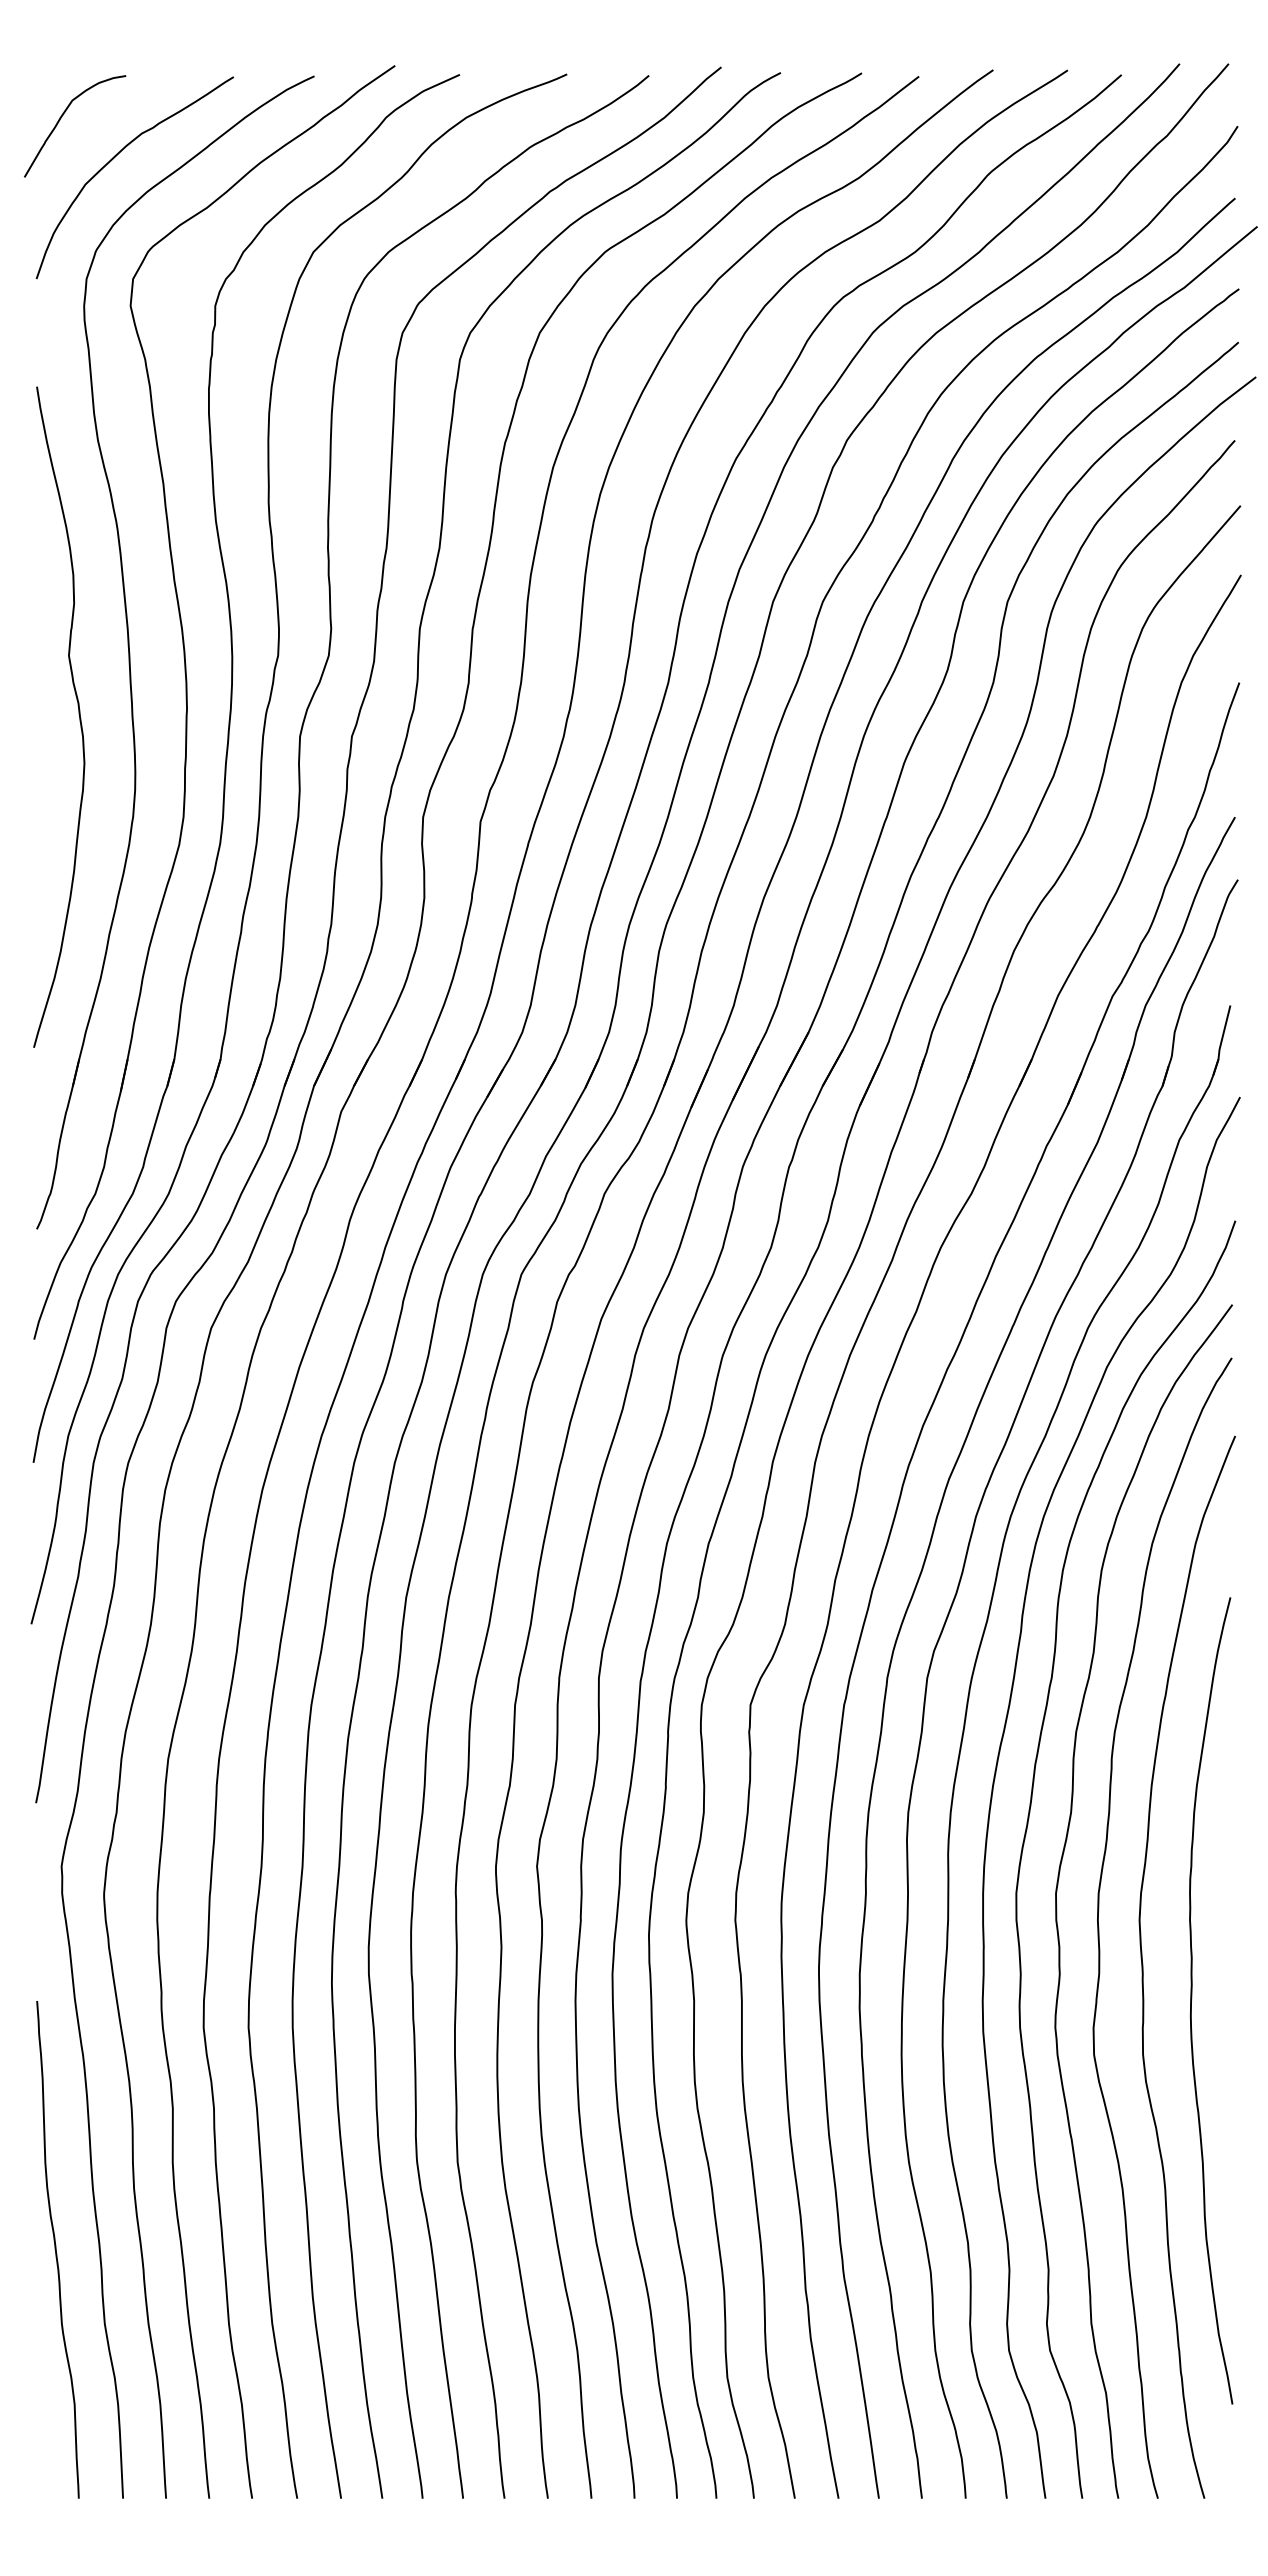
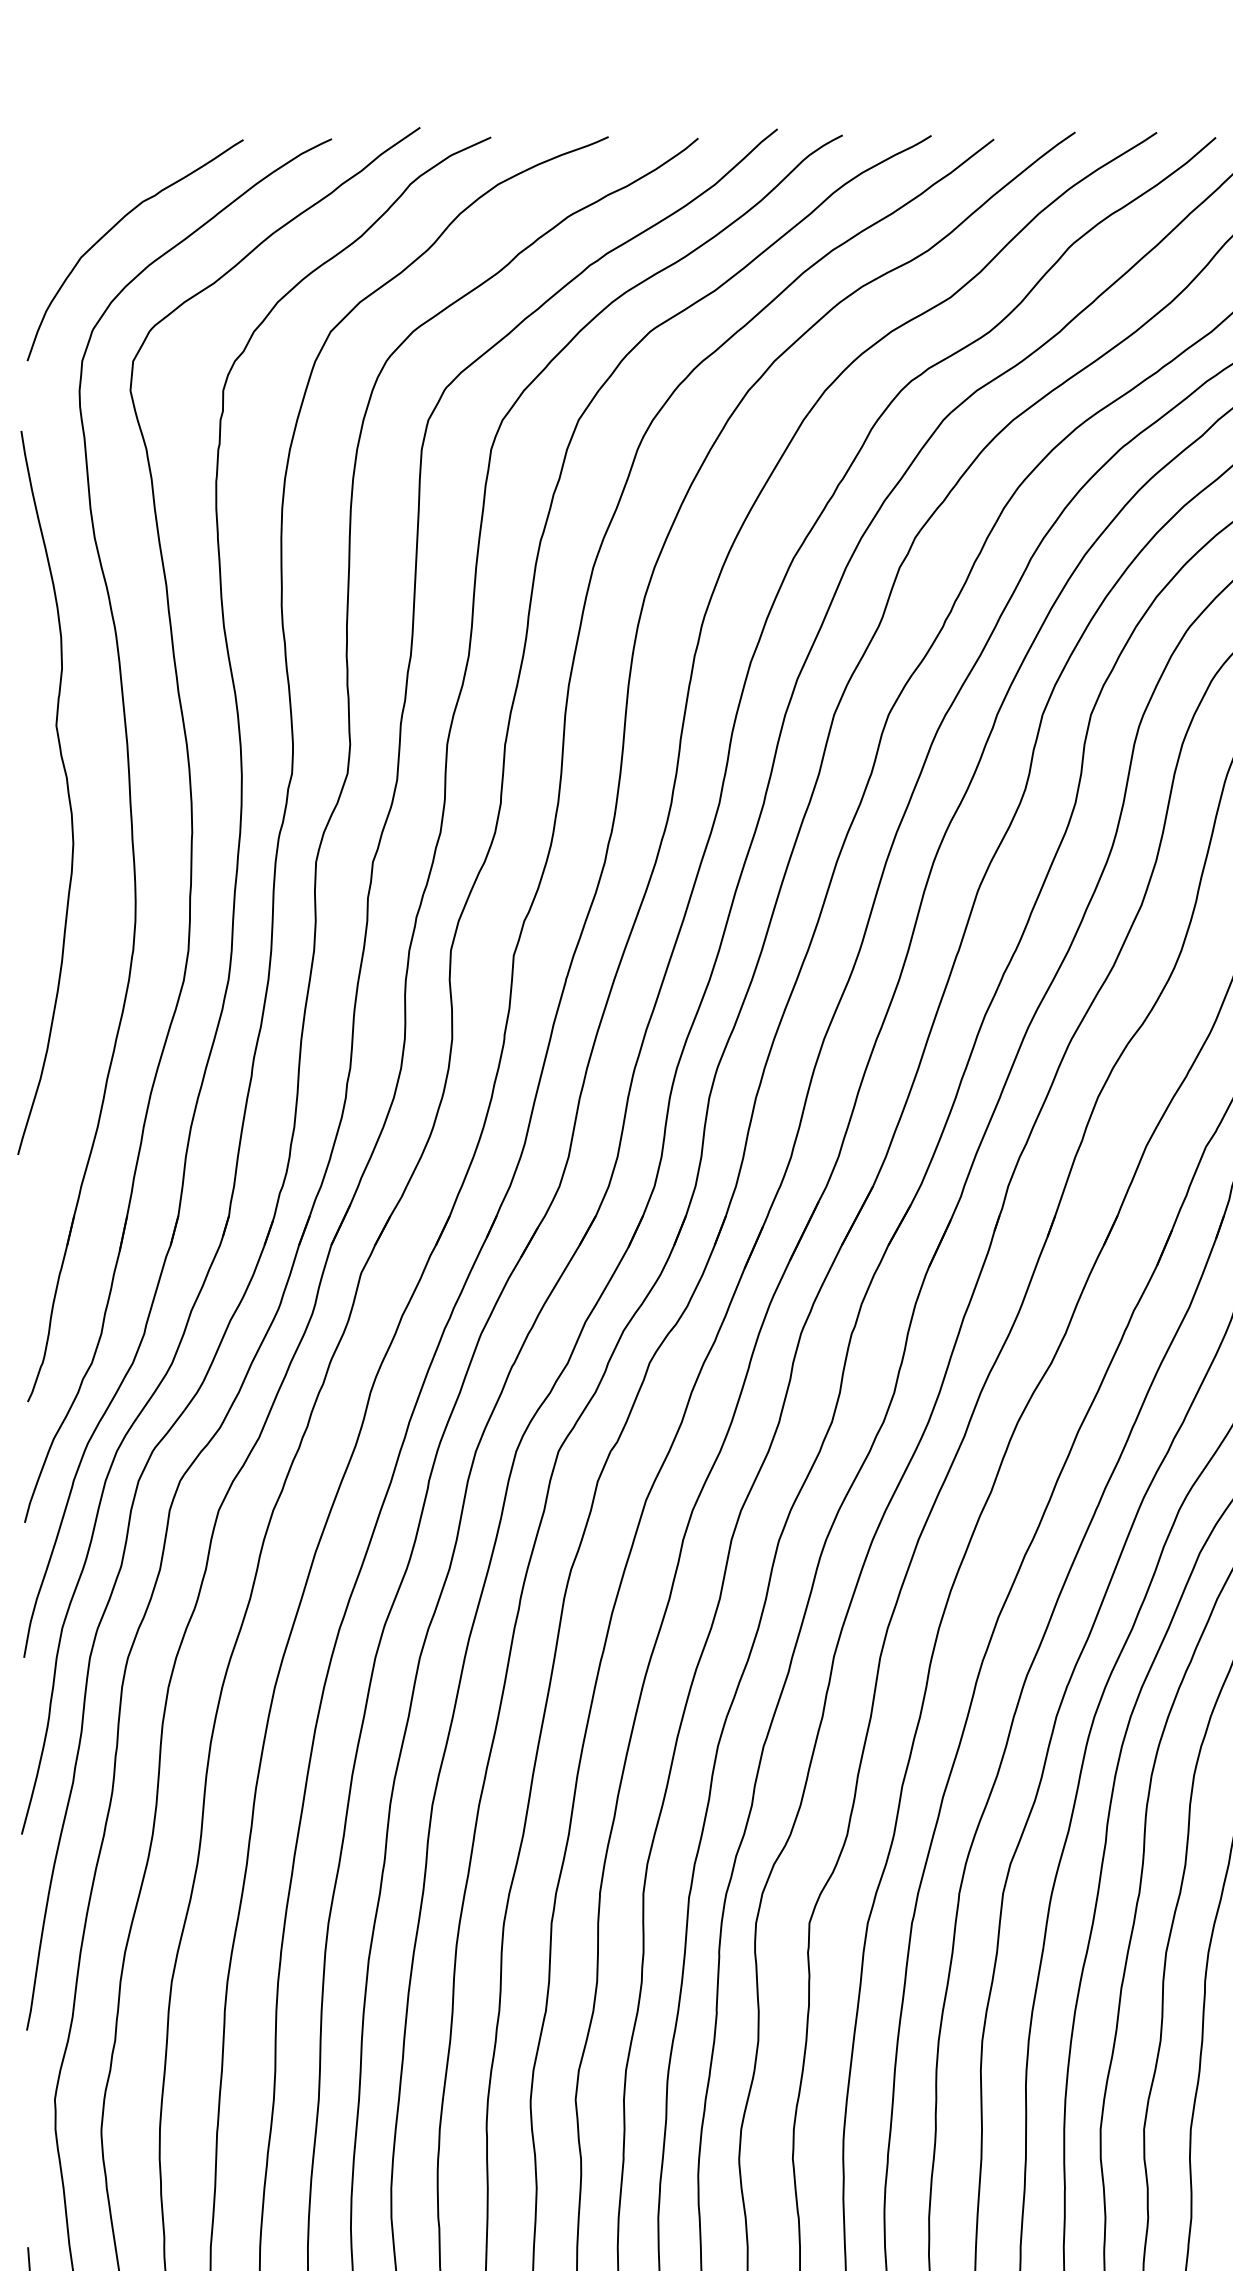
curve: (61, 118) -> (54, 185), removed
curve: (78, 714) -> (66, 789), moved

